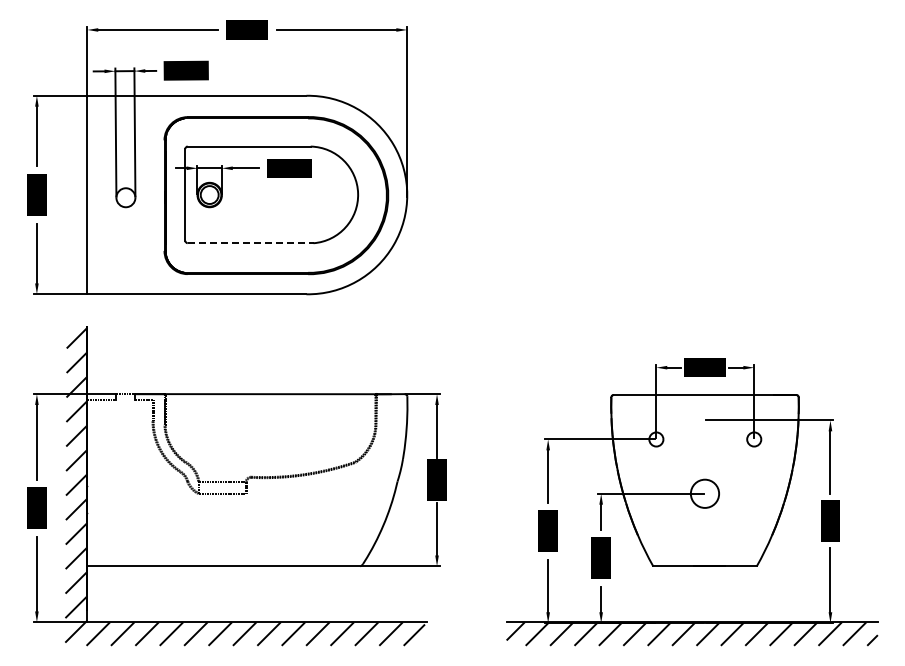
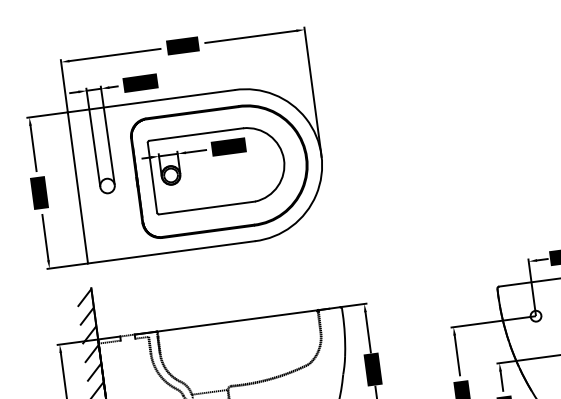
line: (250, 243) -> (207, 208), dashed -> solid

